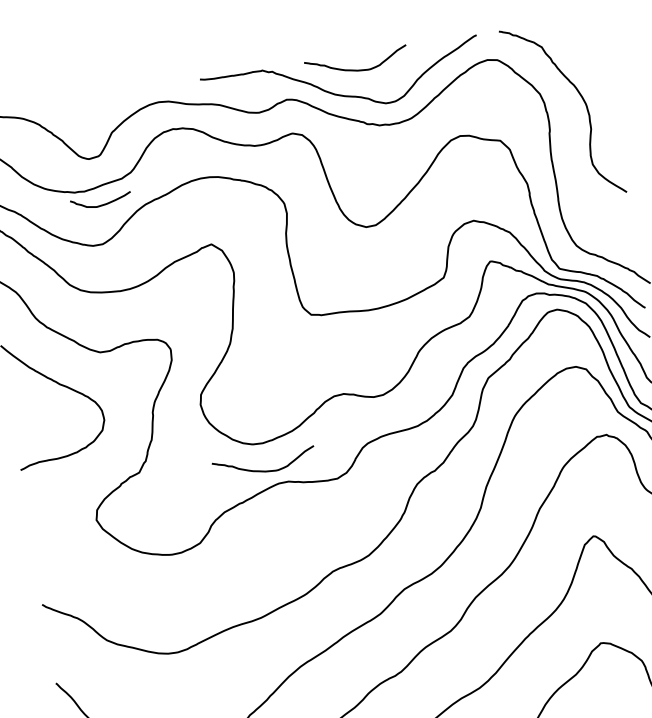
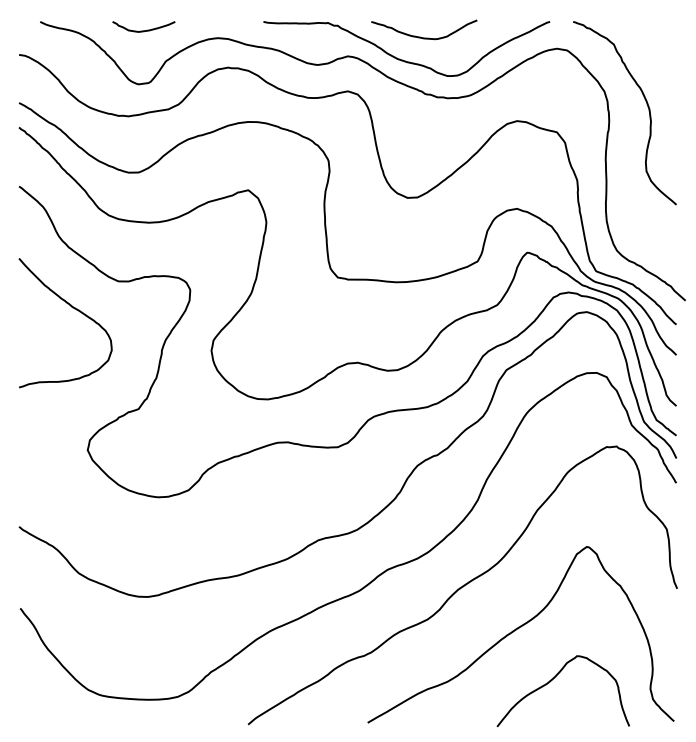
curve: (101, 204) -> (143, 30), moved
curve: (265, 470) -> (266, 427), removed

